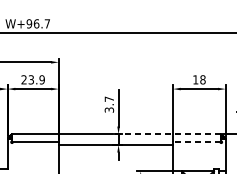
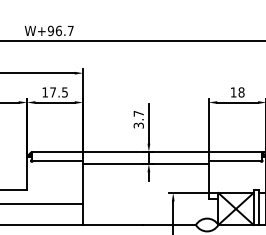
text: (33, 79) -> (55, 92), 23.9 -> 17.5
line: (166, 134) -> (201, 152), dashed -> solid
line: (196, 141) -> (234, 160), dashed -> solid

